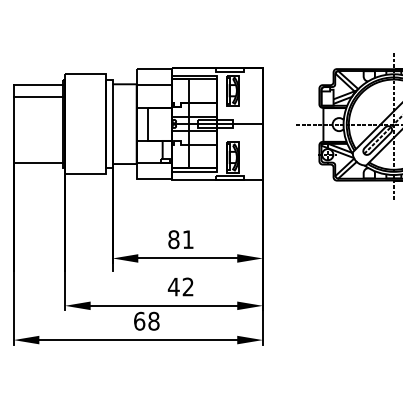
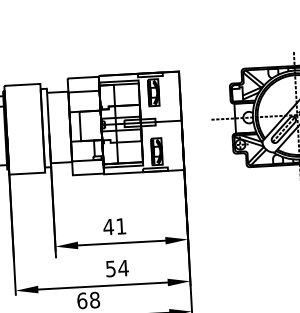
text: (173, 239) -> (108, 227), 81 -> 41
text: (180, 286) -> (116, 268), 42 -> 54

